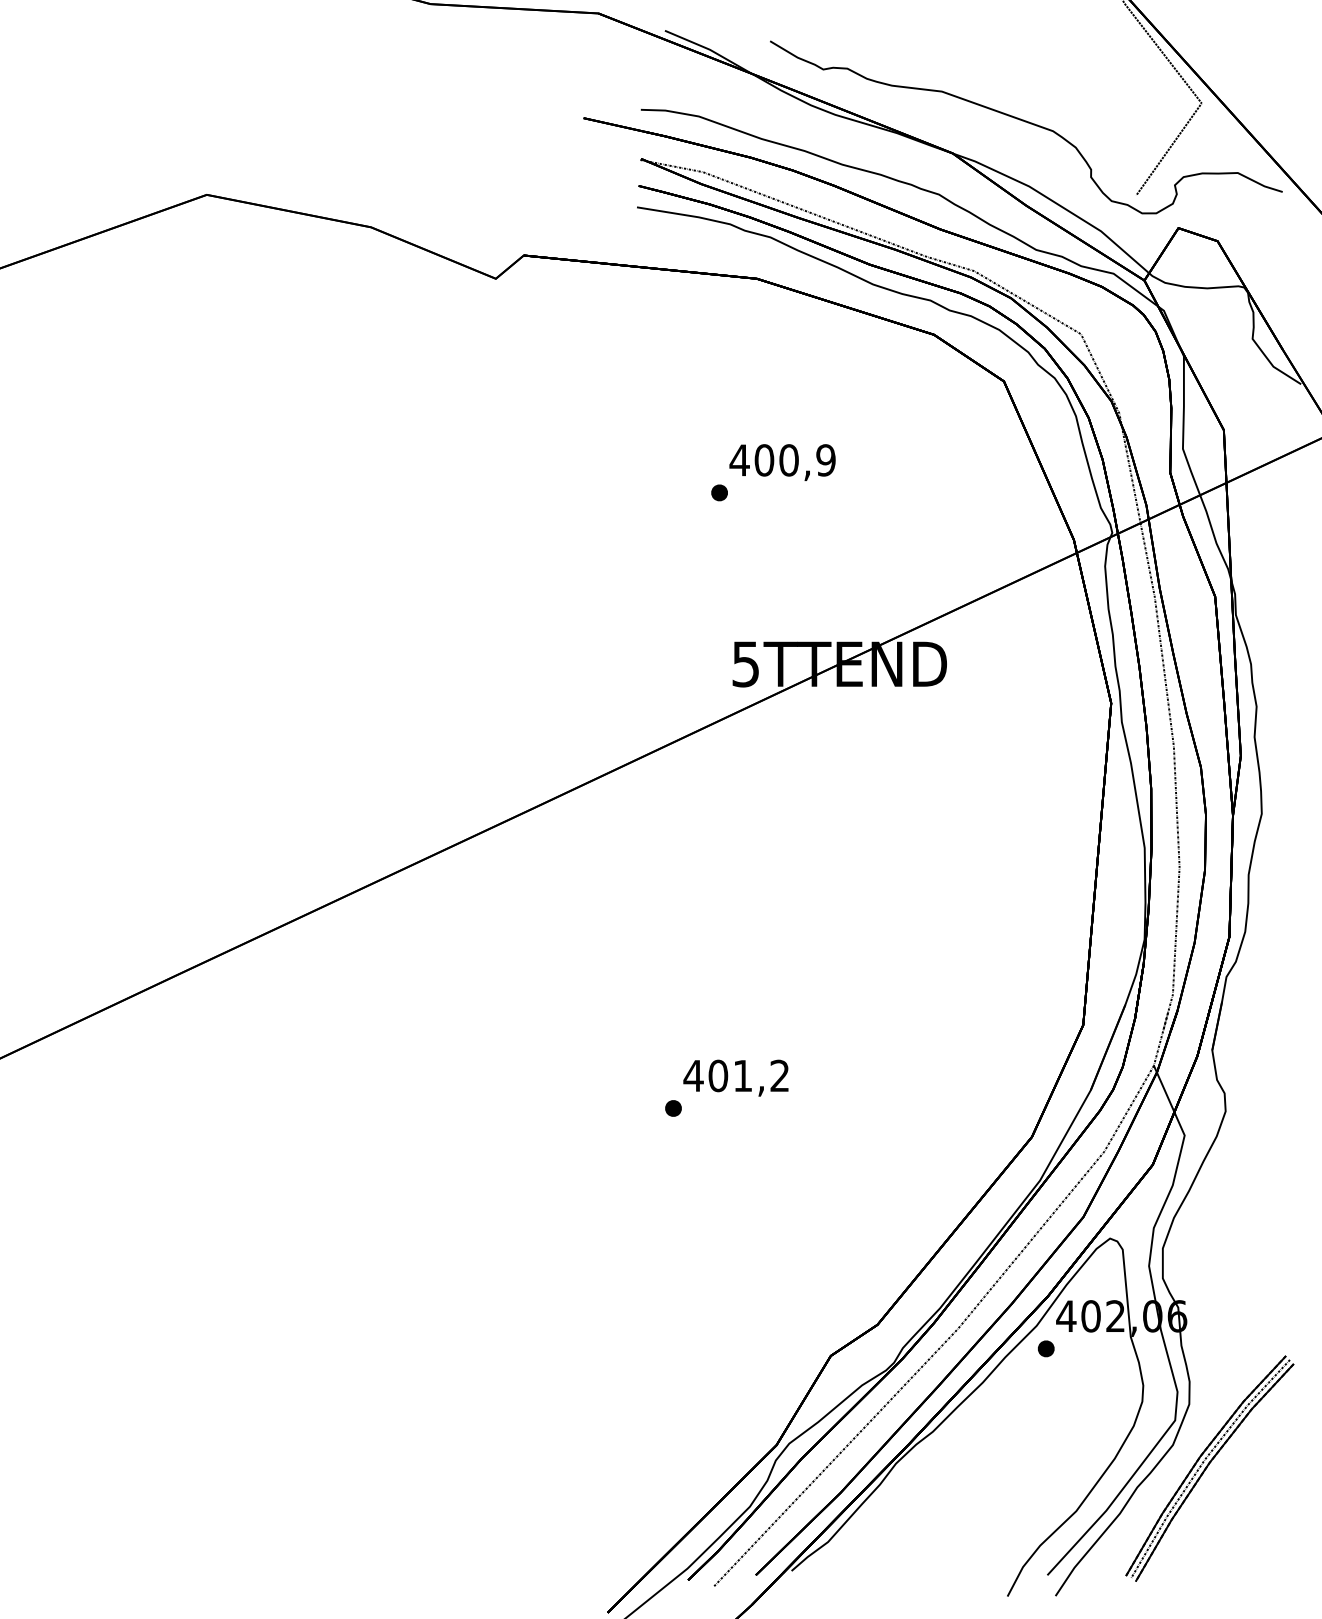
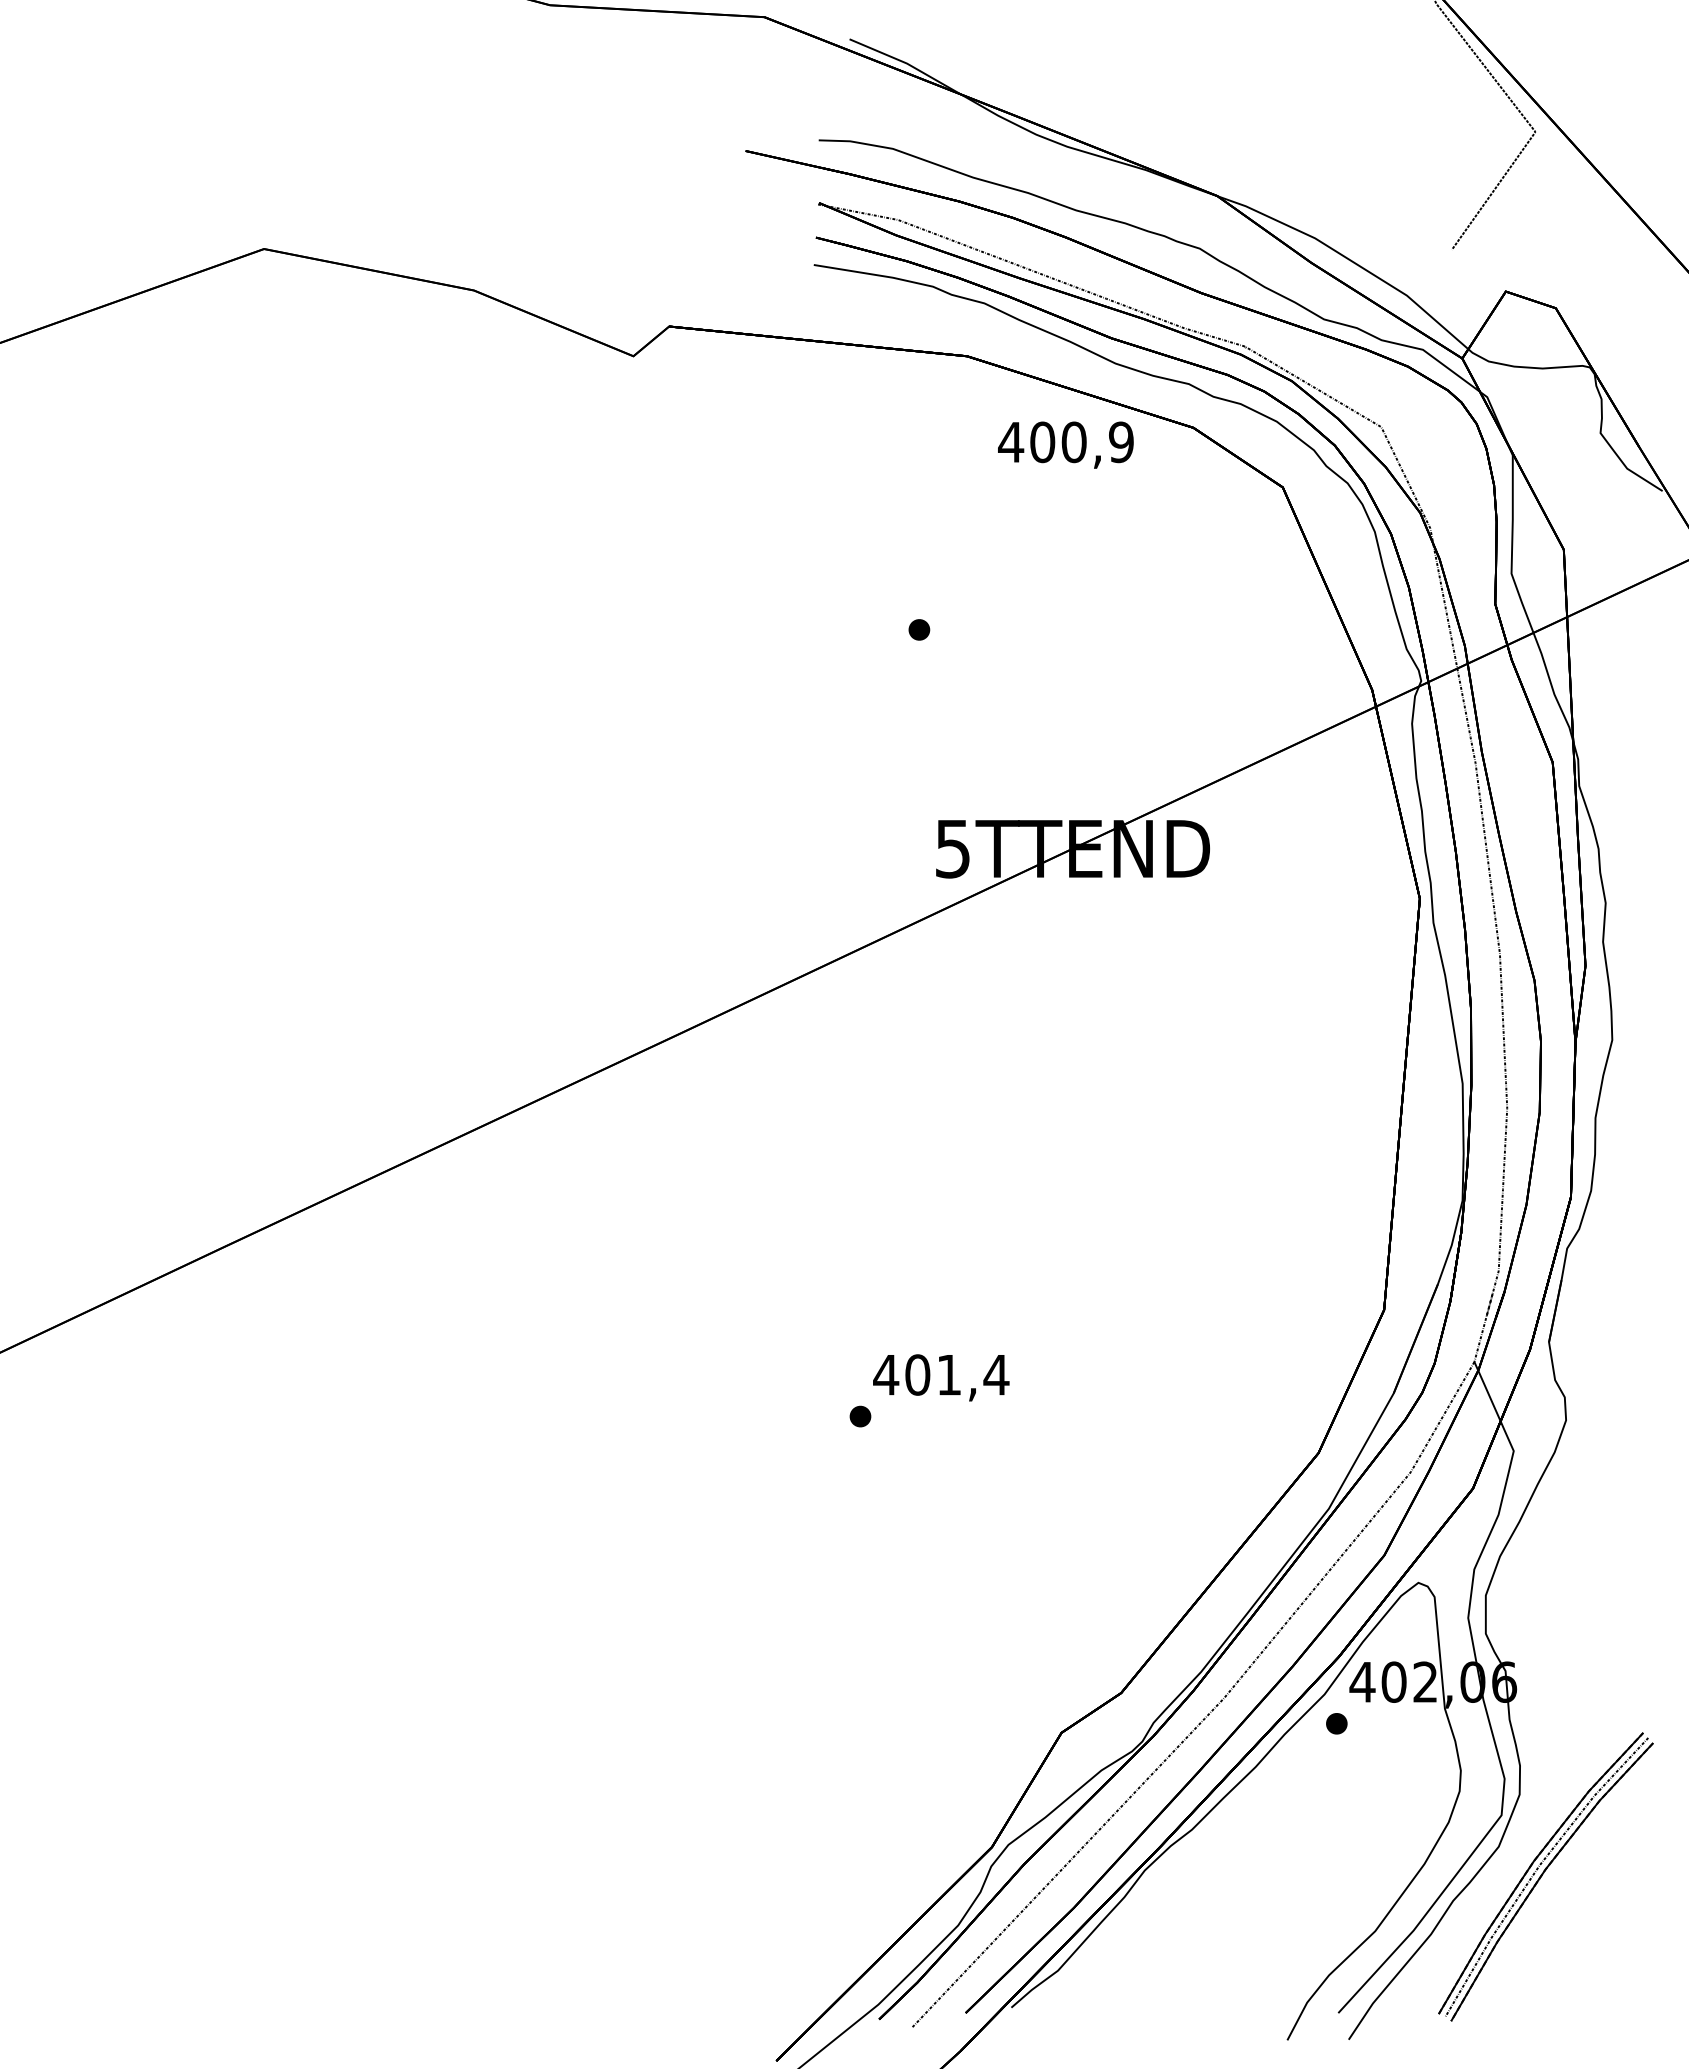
curve: (1027, 123) -> (1313, 157), removed
text: (782, 462) -> (1065, 444), moved
text: (779, 1075) -> (996, 1374), 401,2 -> 401,4

